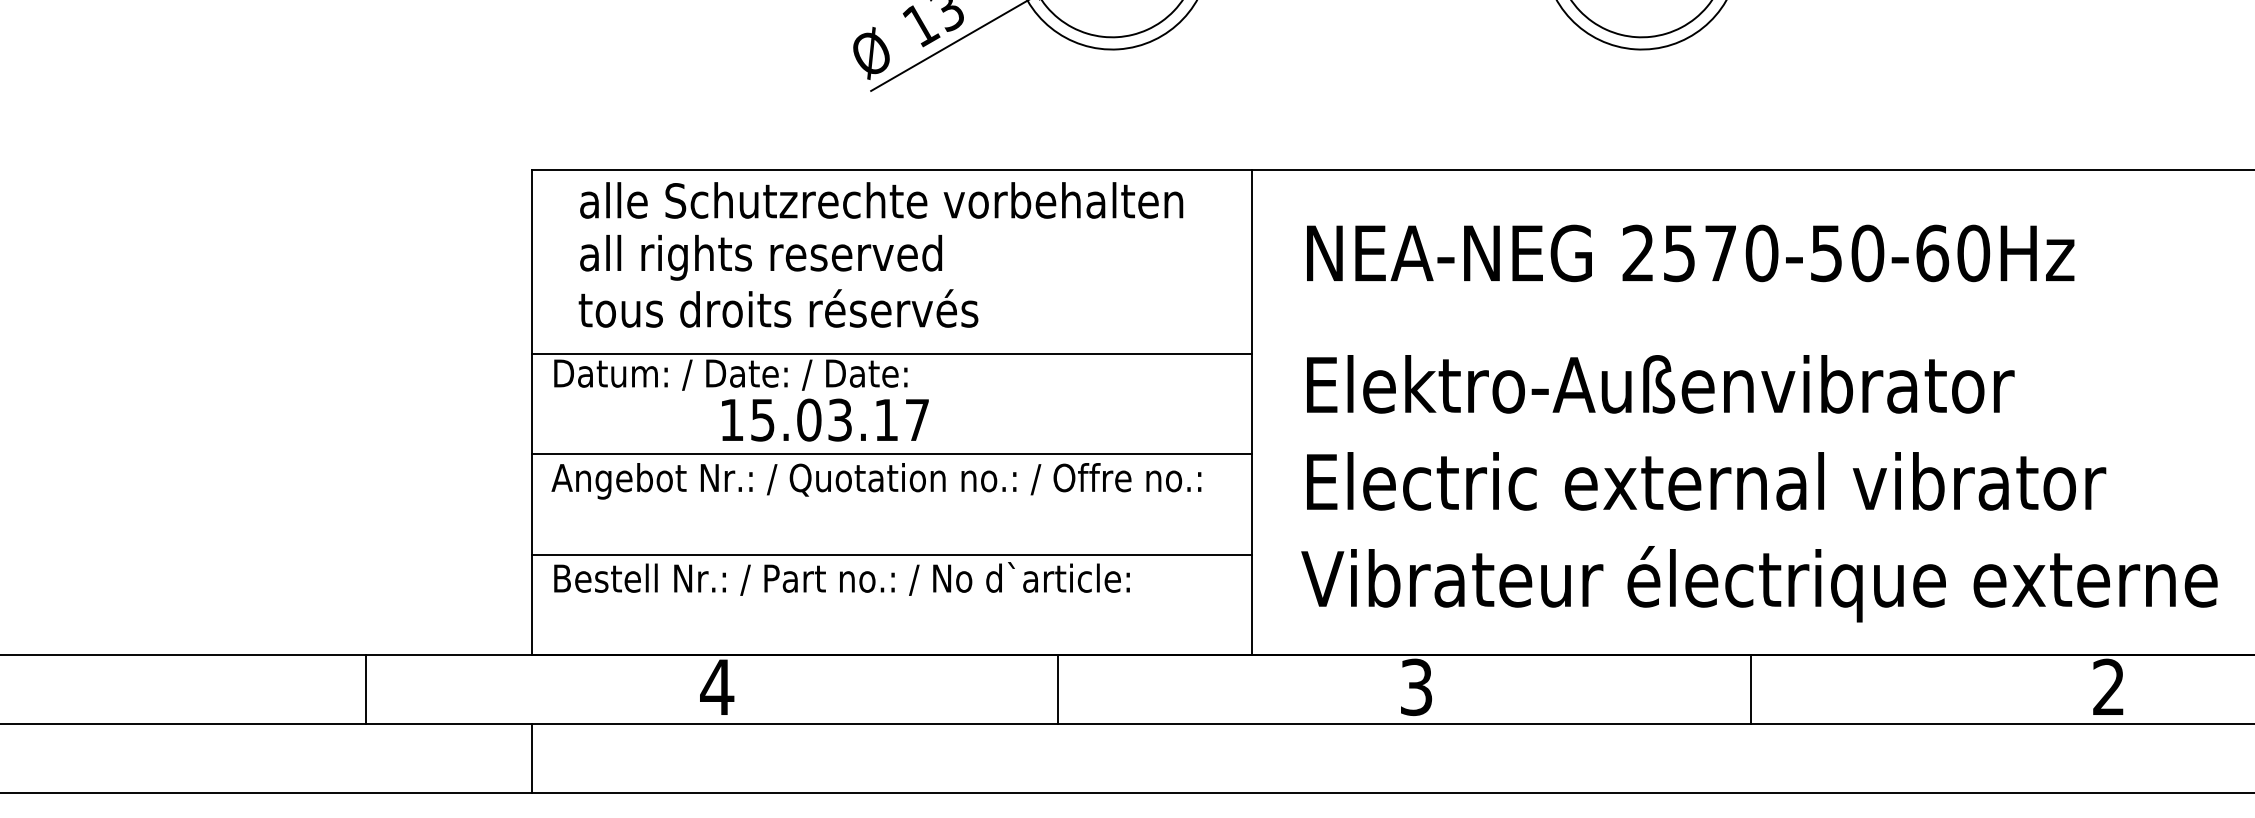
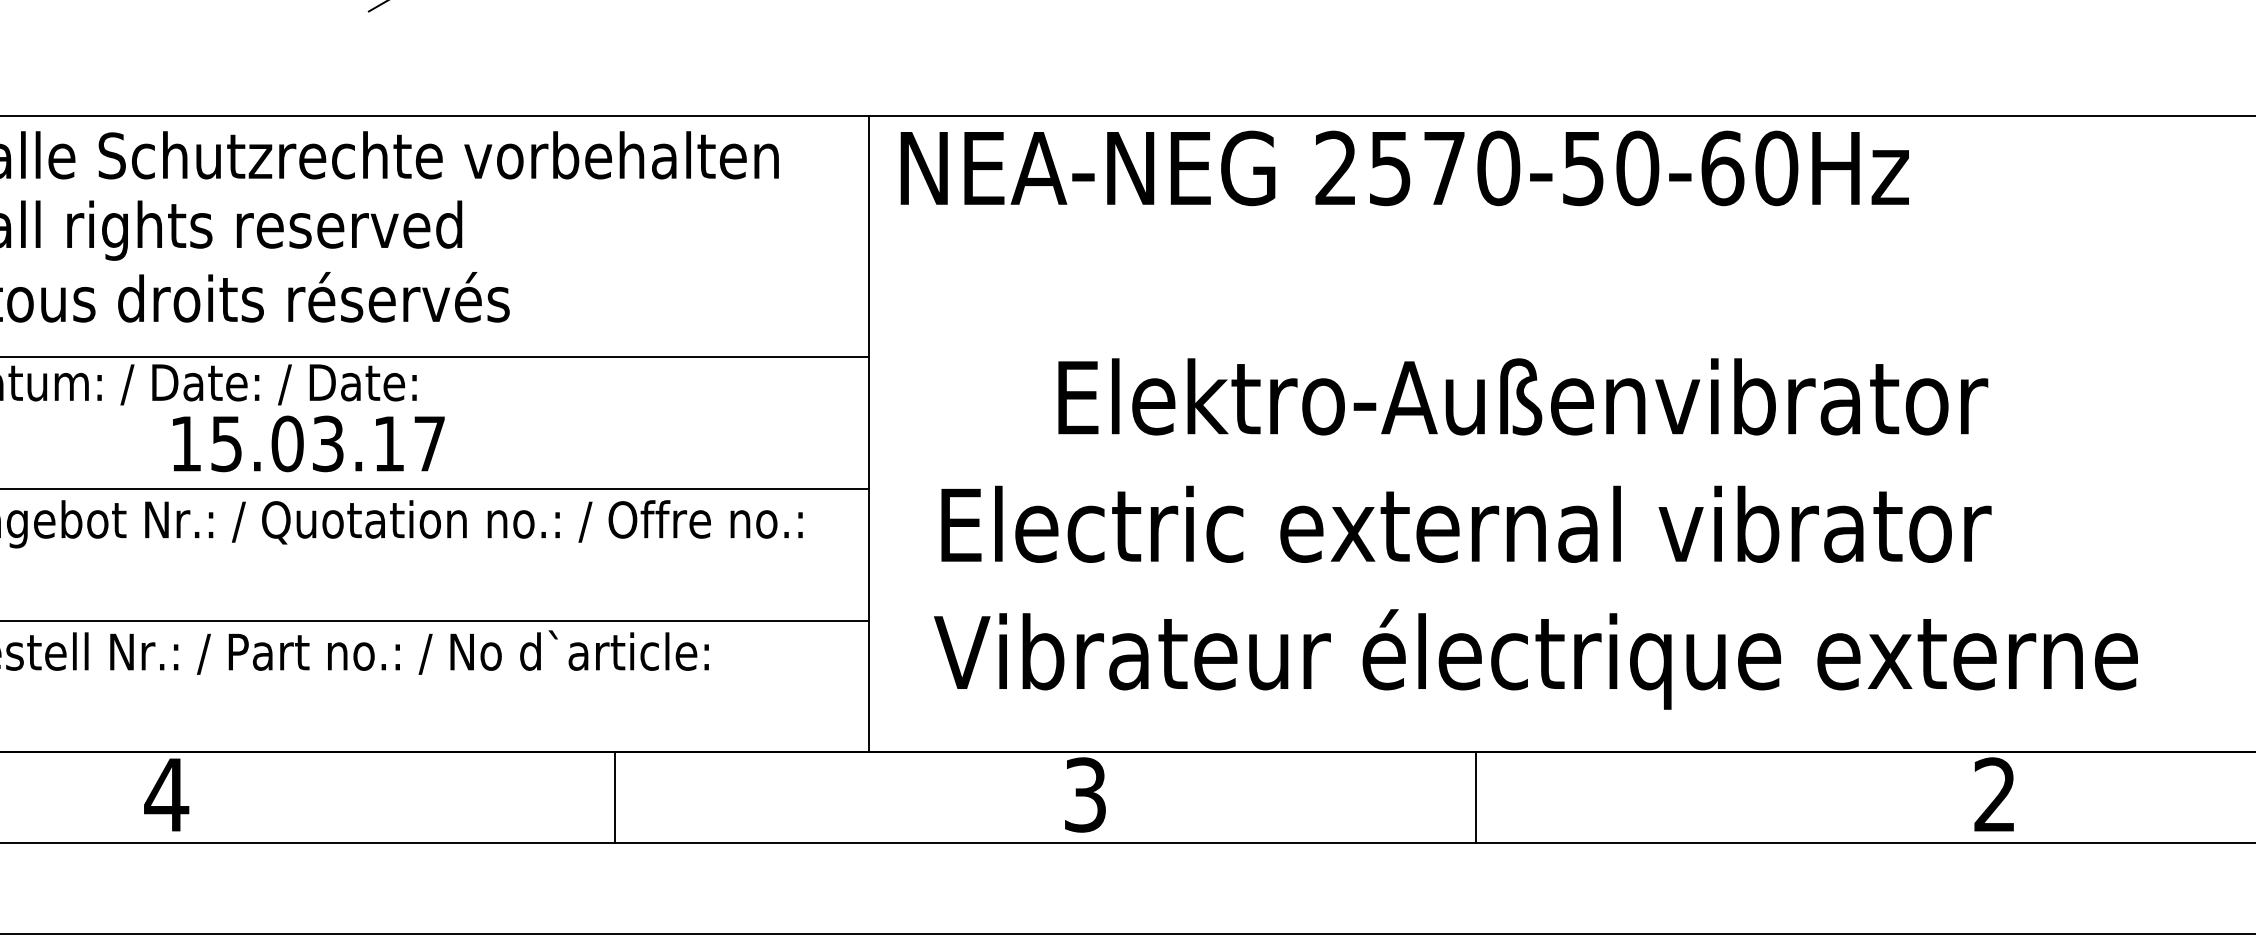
text: (1690, 253) -> (1404, 168), moved
text: (1660, 384) -> (1522, 397), moved
line: (1750, 689) -> (1475, 797), moved

